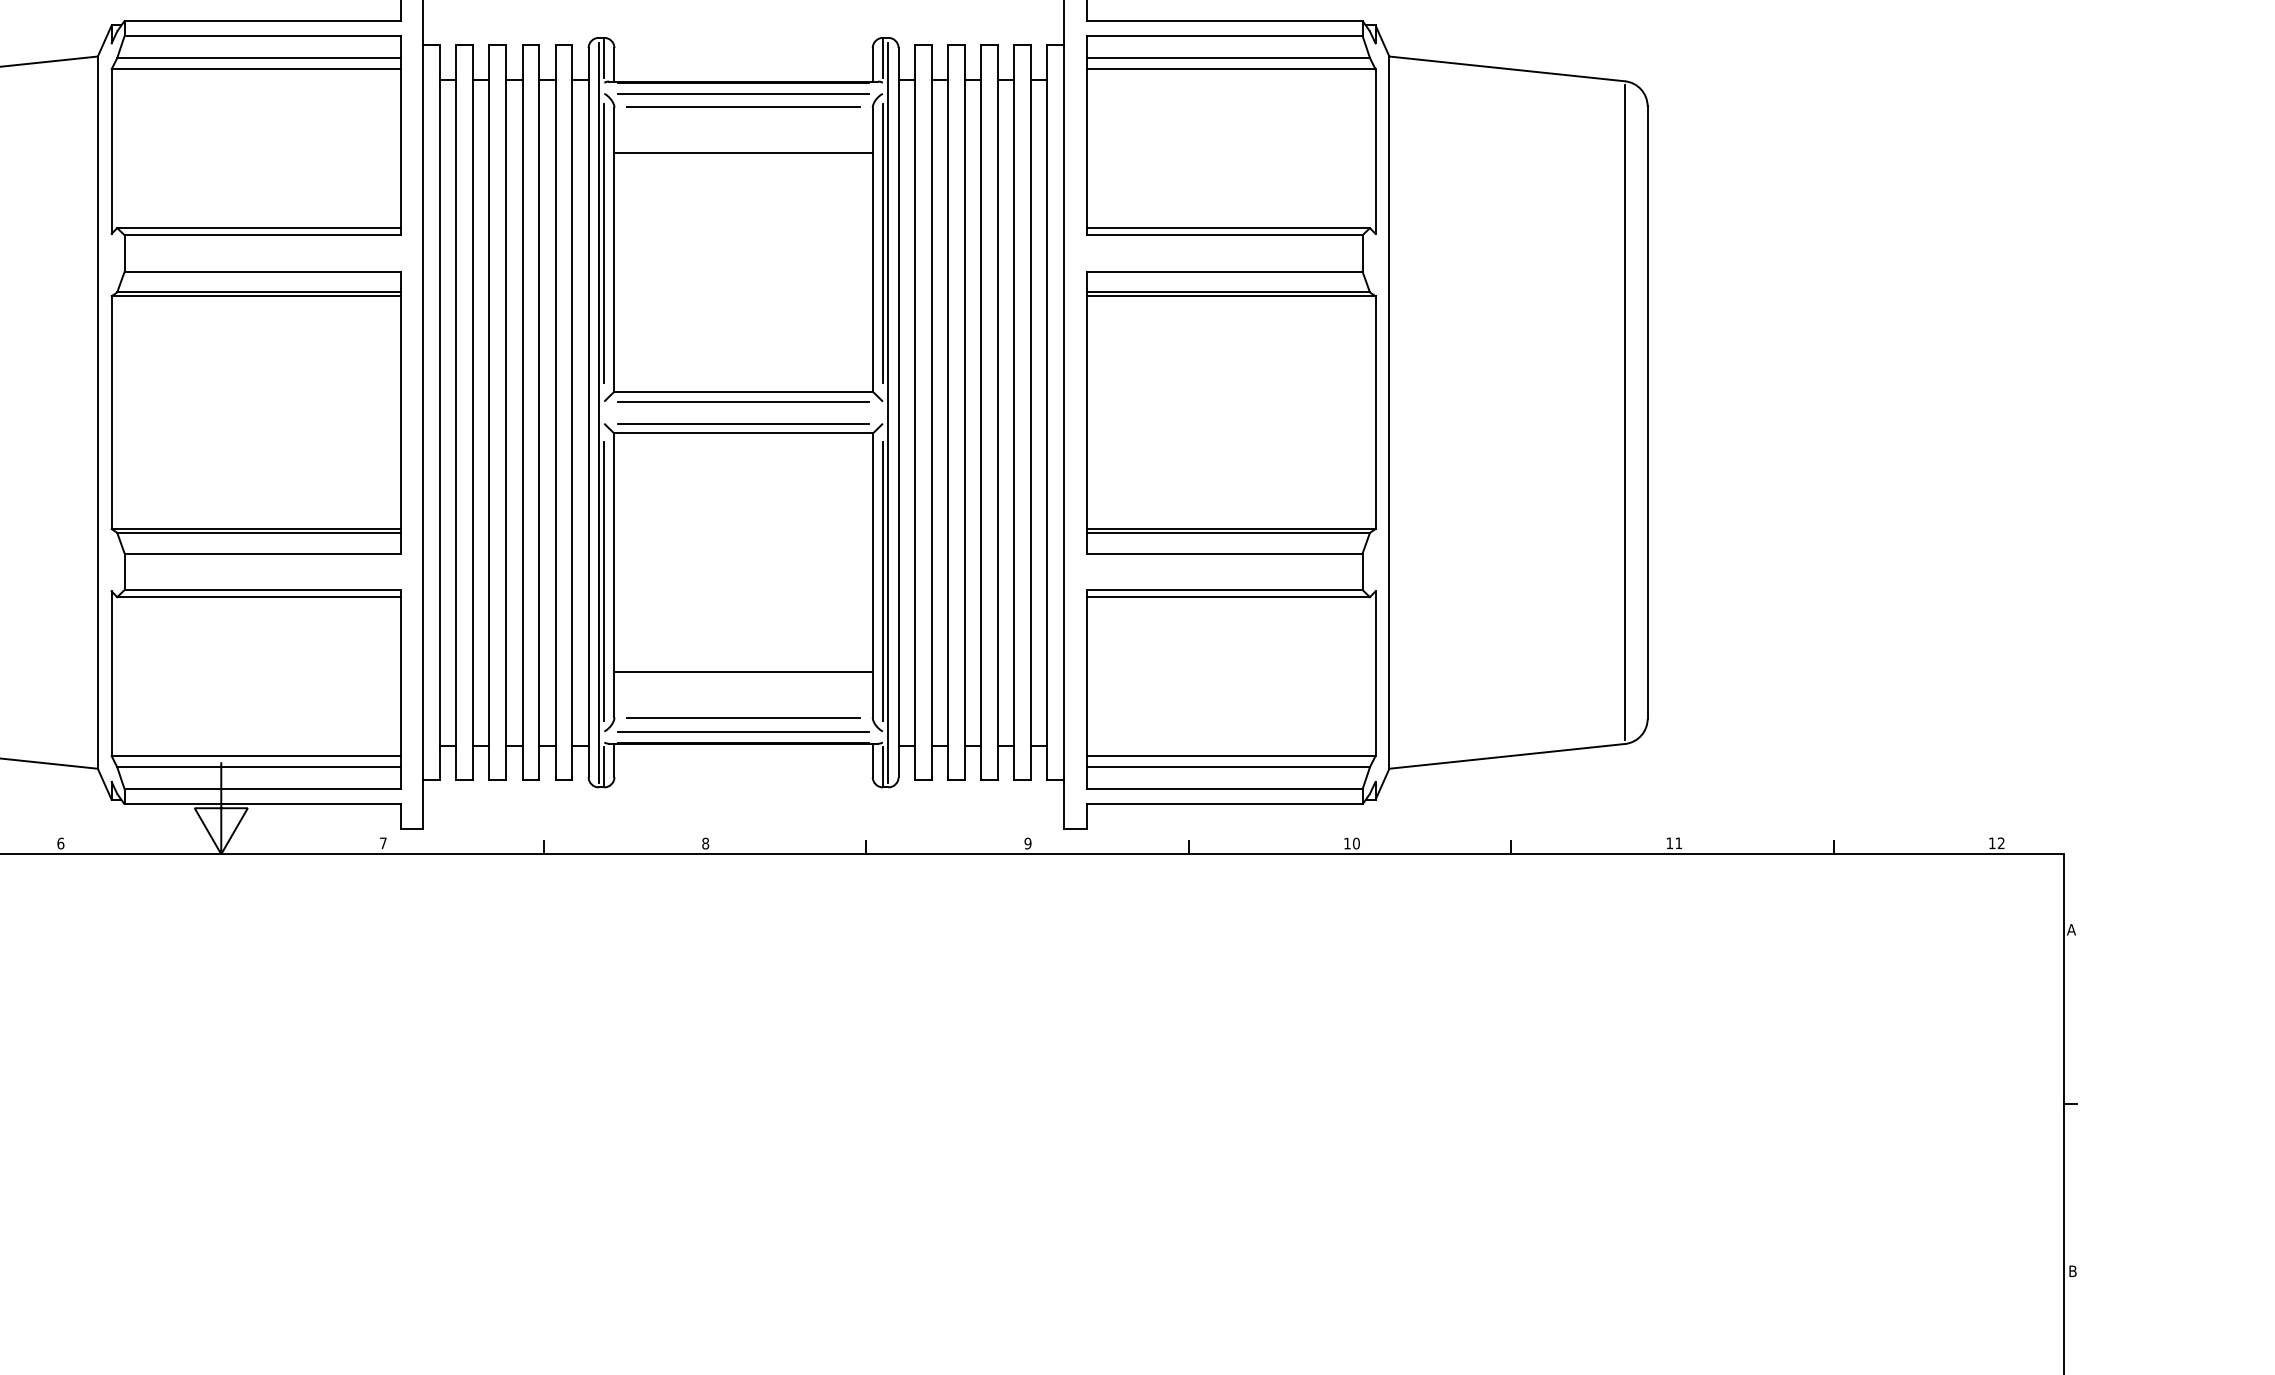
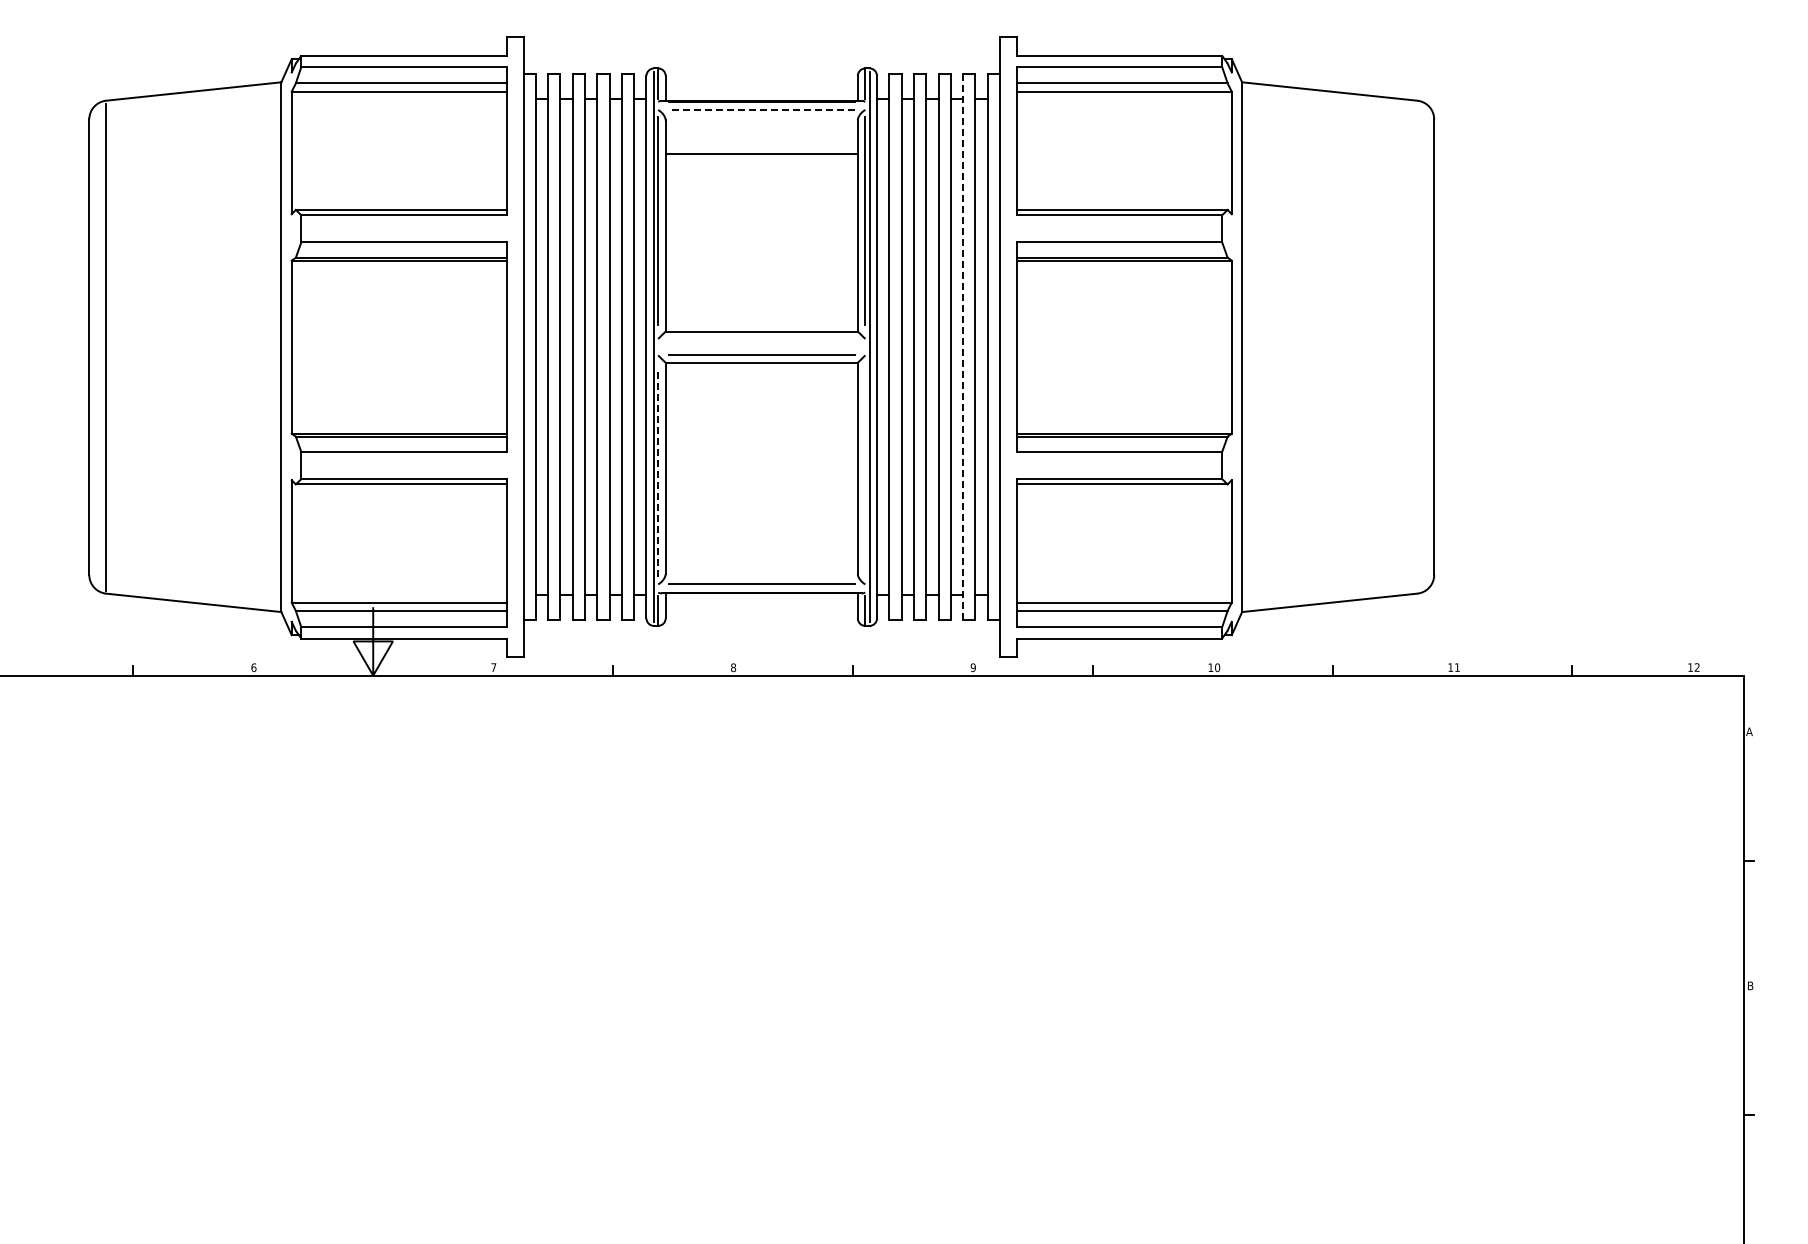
line: (743, 93) -> (761, 109), solid -> dashed
line: (743, 107) -> (761, 120), removed
line: (743, 402) -> (761, 339), removed
line: (1014, 411) -> (963, 346), solid -> dashed
line: (1625, 411) -> (1417, 346), removed
line: (604, 581) -> (658, 472), solid -> dashed
line: (883, 581) -> (865, 472), removed
line: (743, 672) -> (761, 540), removed
line: (743, 718) -> (761, 574), removed

